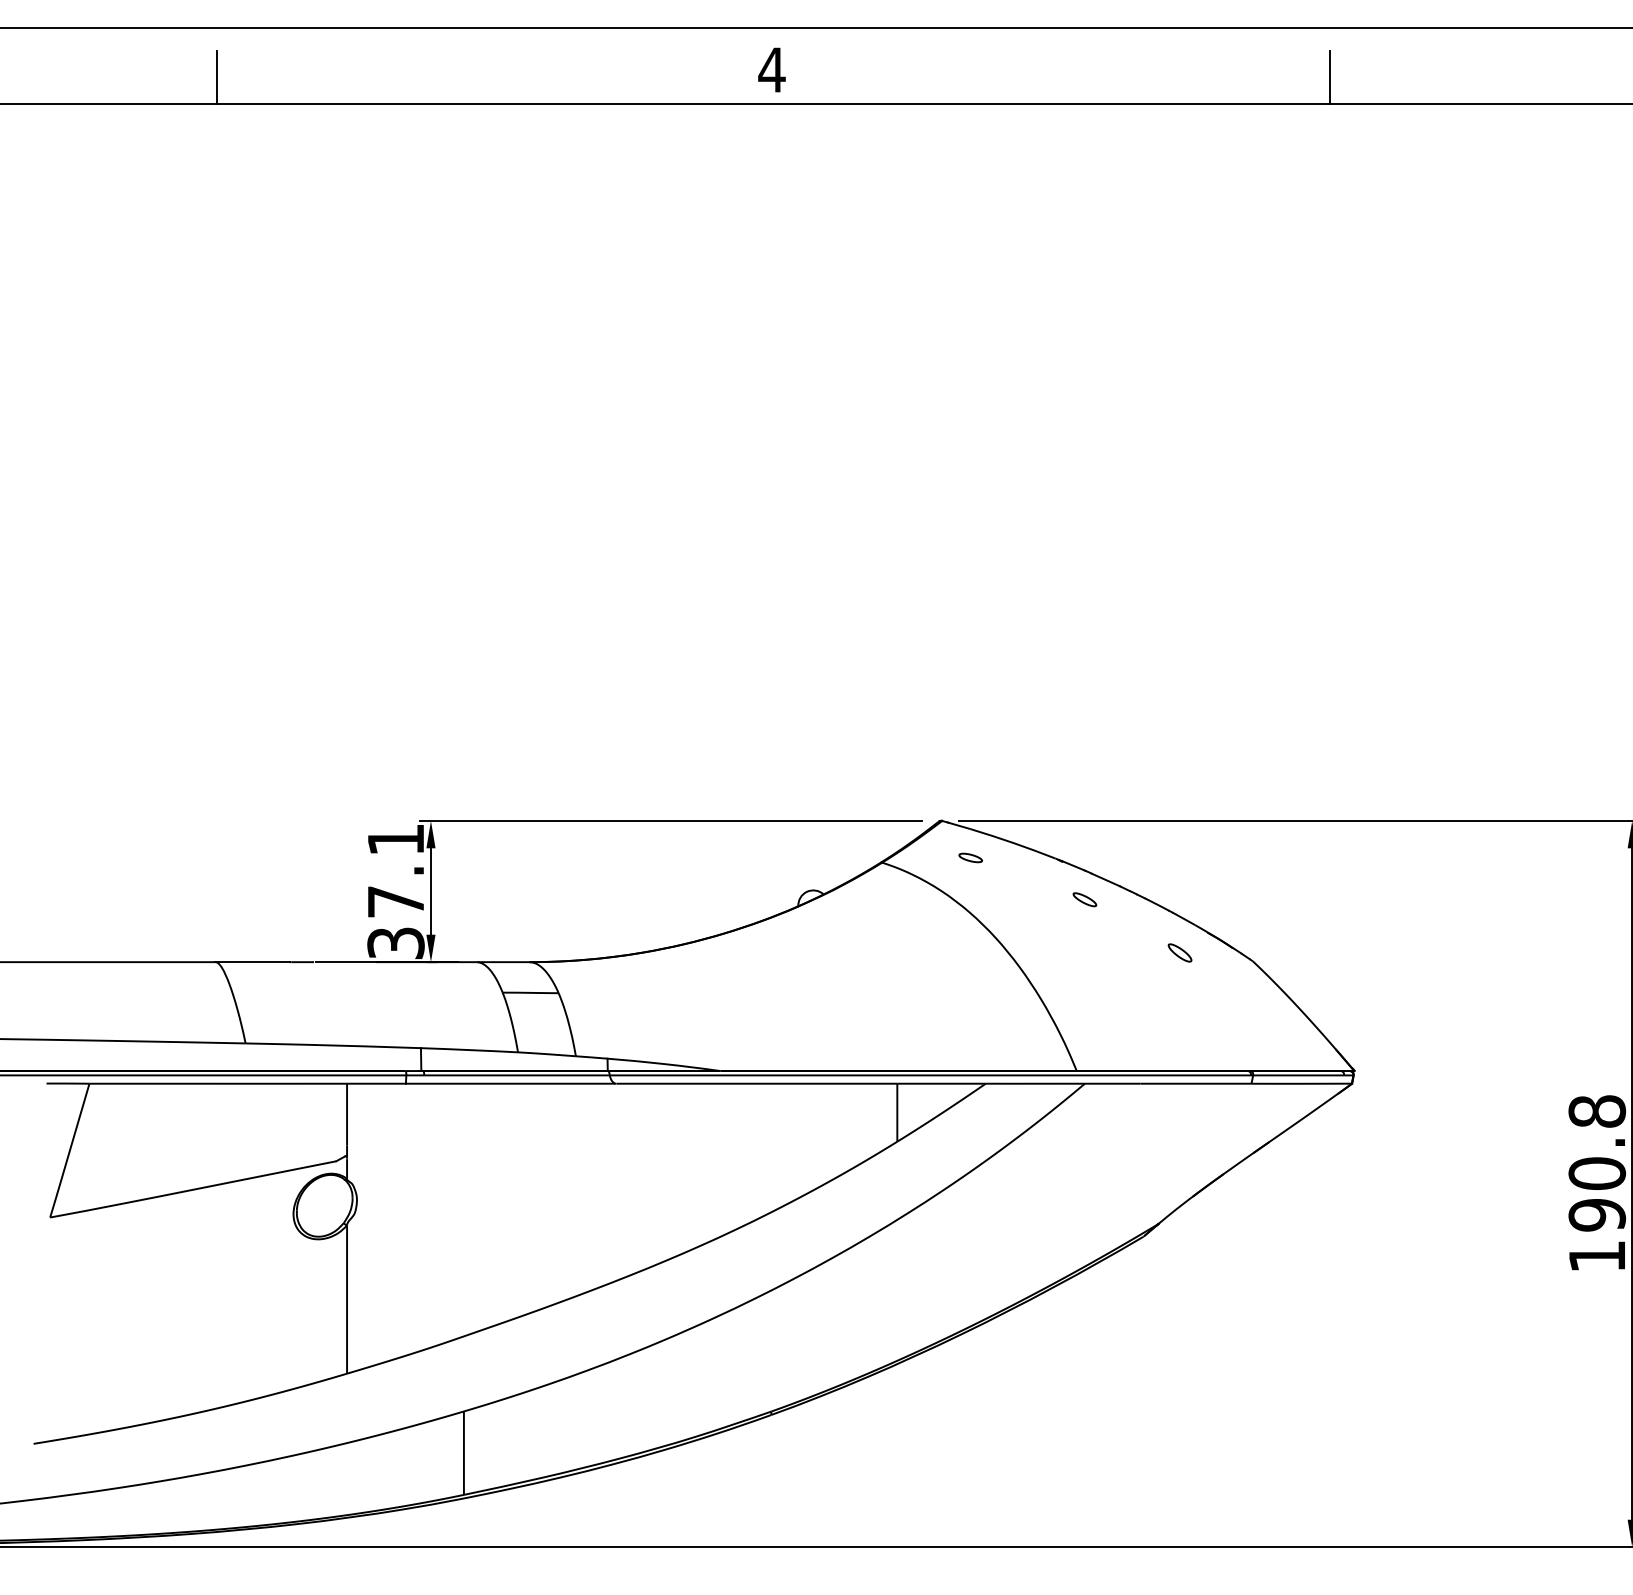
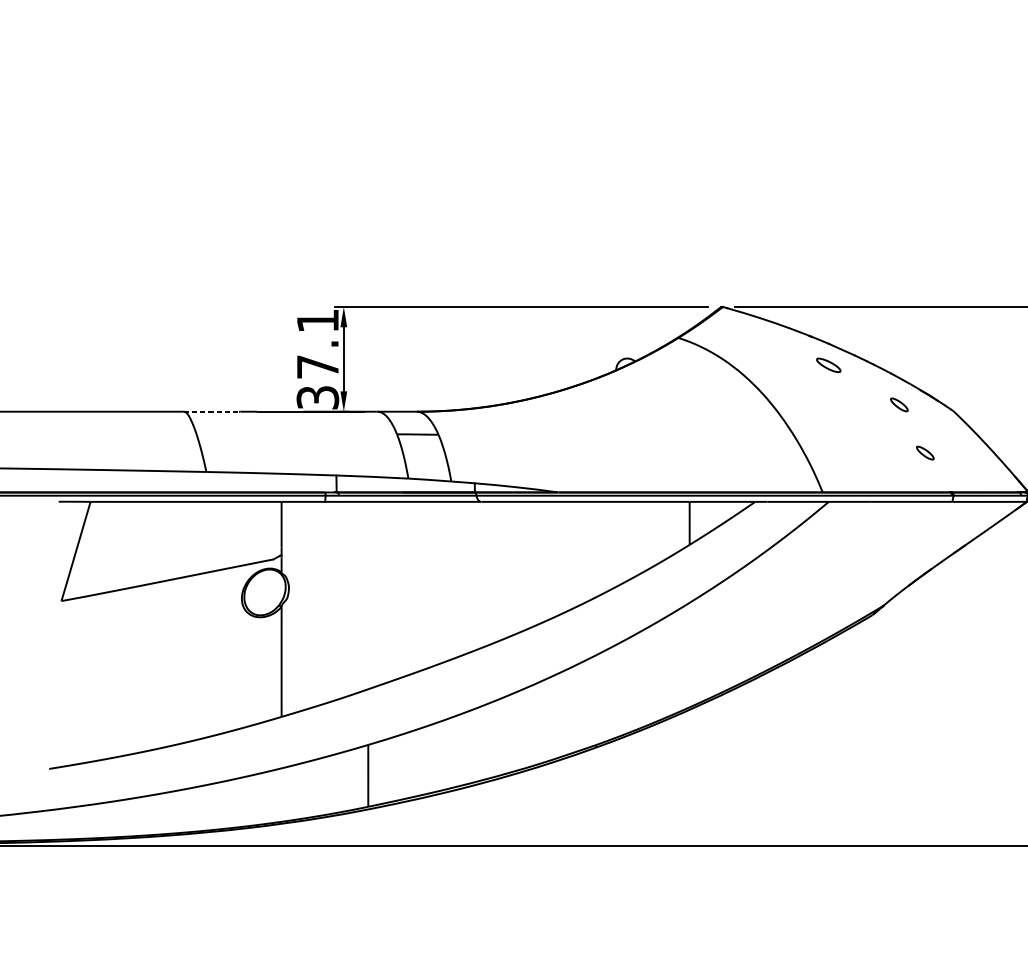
part: (970, 857) -> (743, 334), removed
part: (1084, 899) -> (828, 365), size x1.4
line: (252, 962) -> (211, 411), solid -> dashed
part: (1214, 1017) -> (924, 452), added

